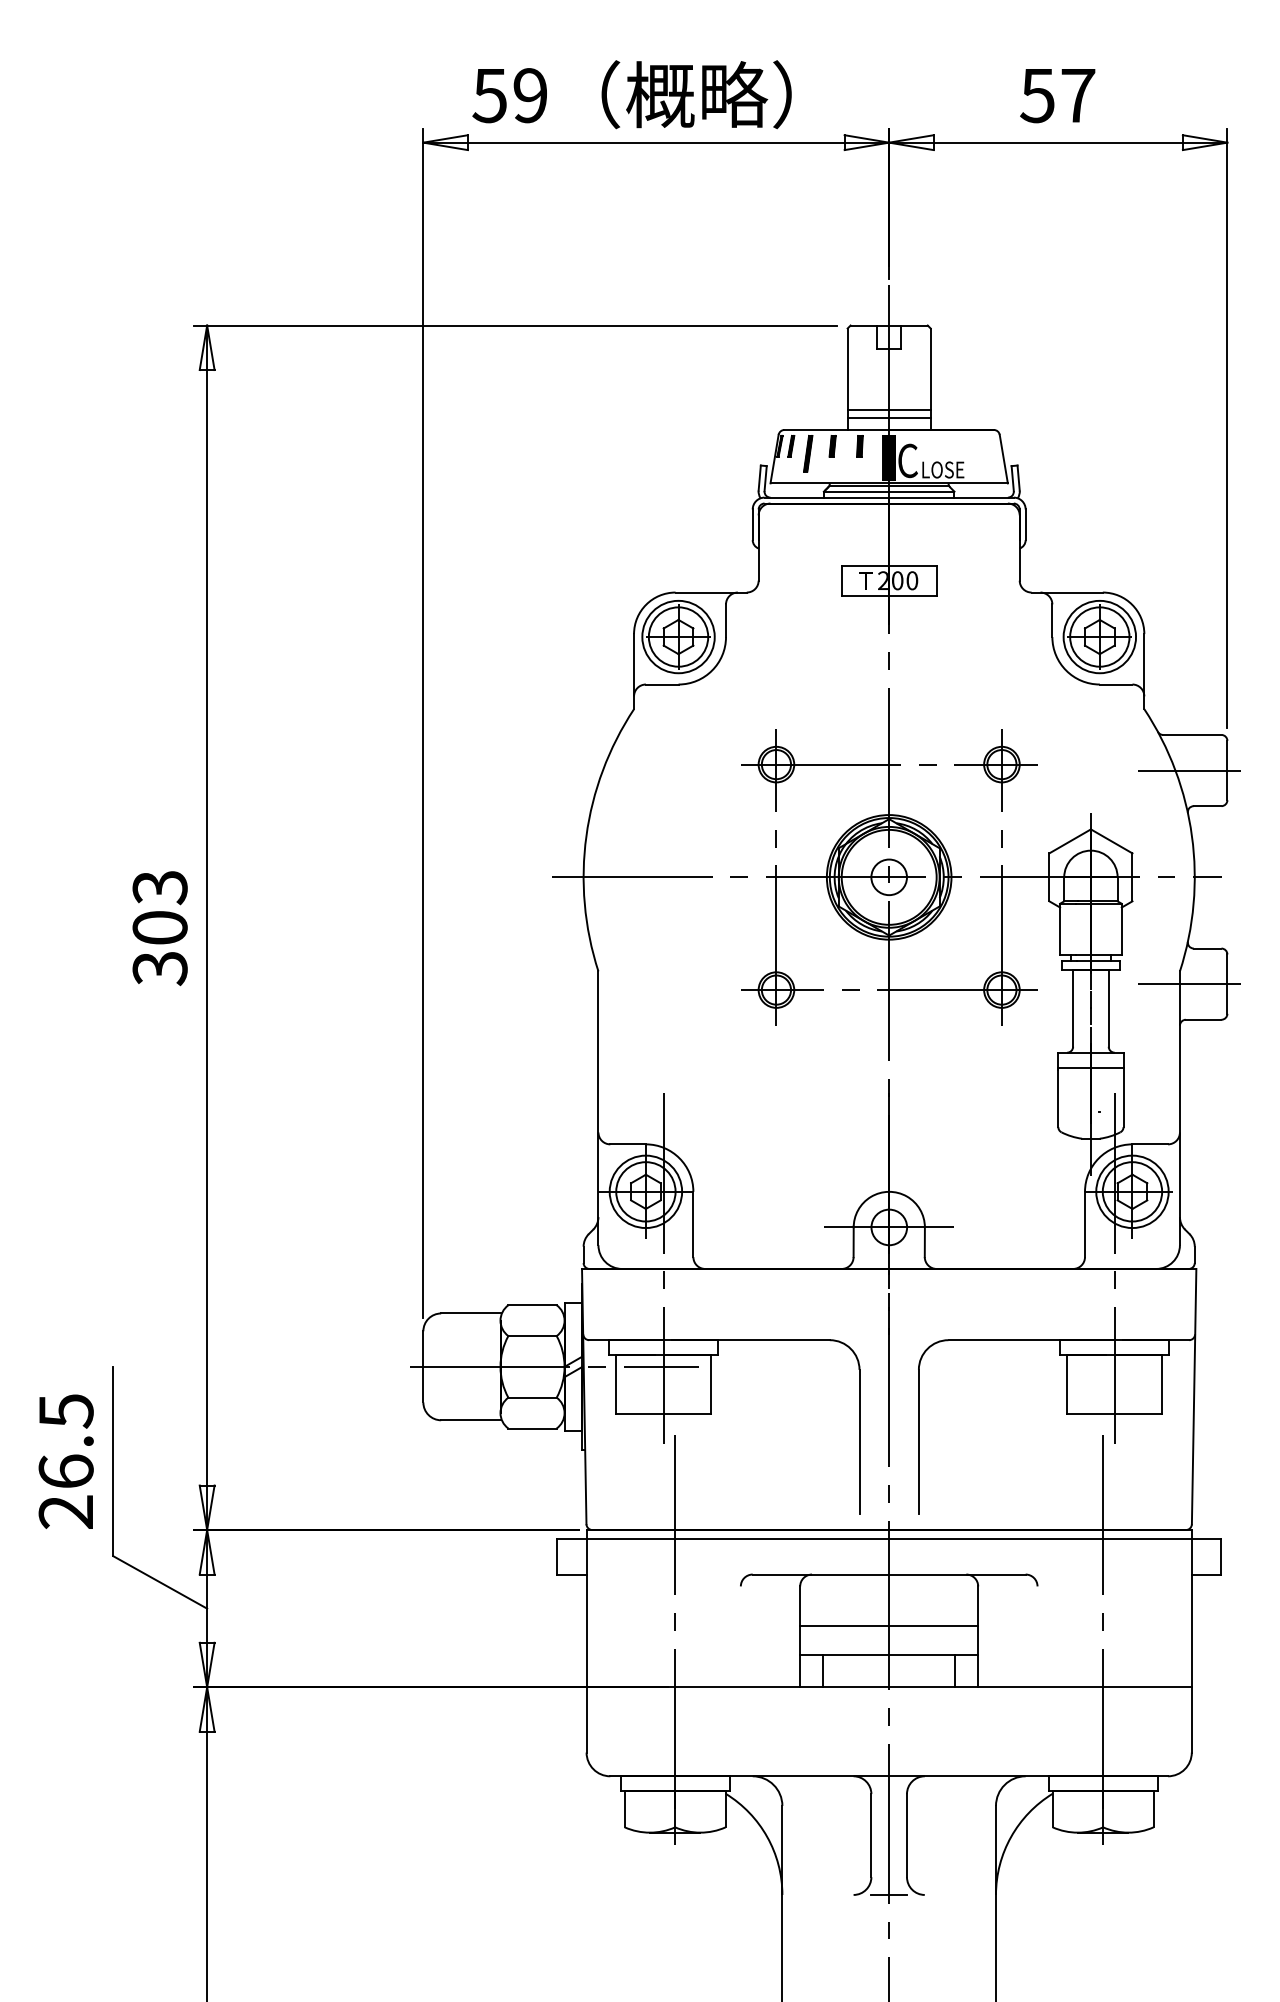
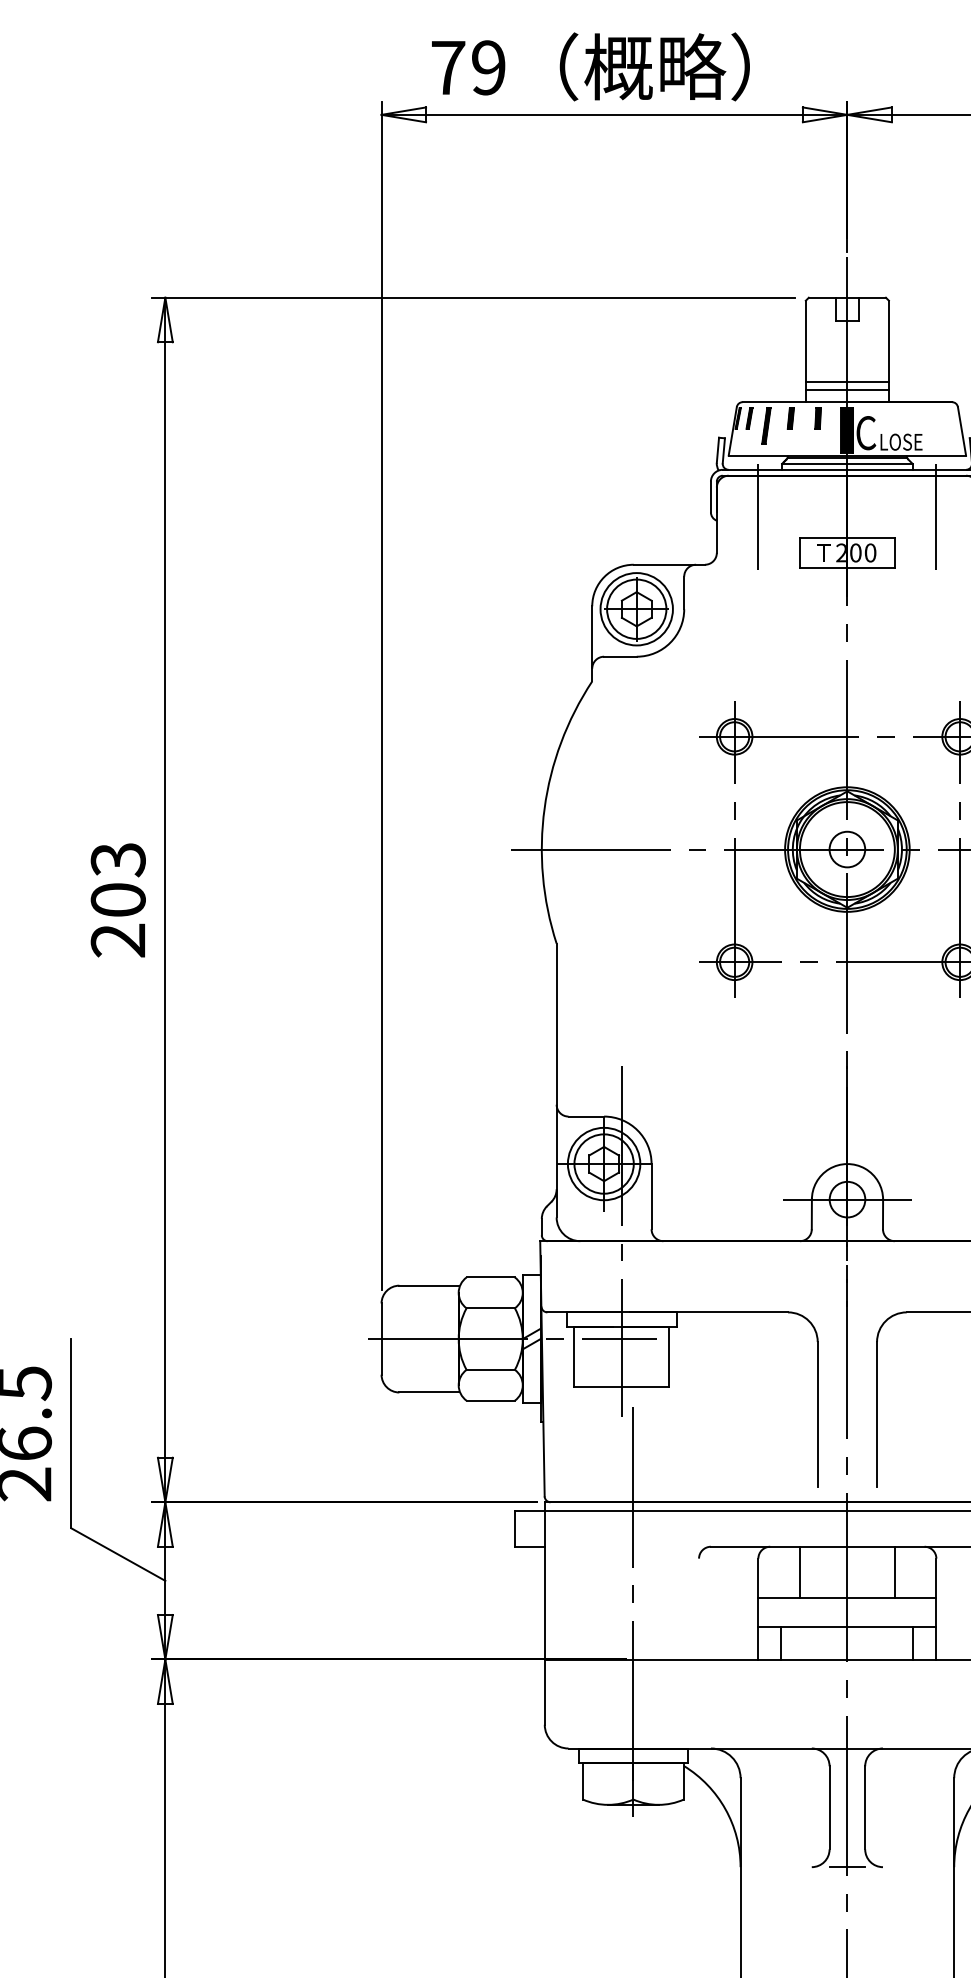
text: (489, 96) -> (447, 68), 59 -> 79
line: (800, 544) -> (758, 516), added
line: (978, 544) -> (936, 516), added
text: (160, 968) -> (118, 940), 303 -> 203
line: (841, 1599) -> (799, 1571), added
line: (936, 1599) -> (894, 1571), added

